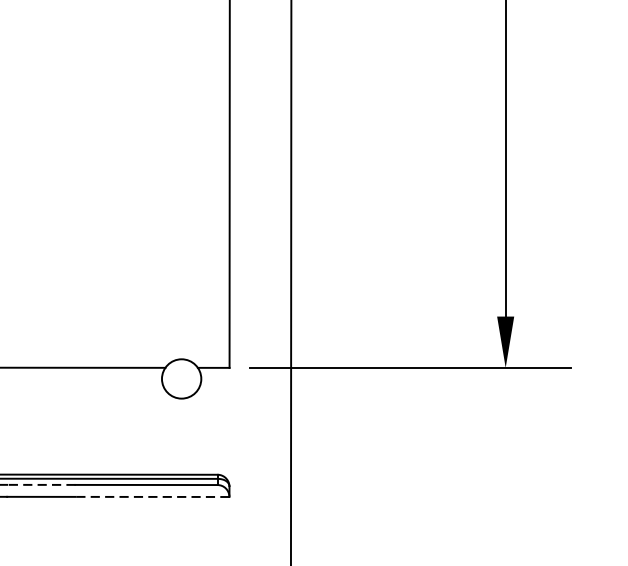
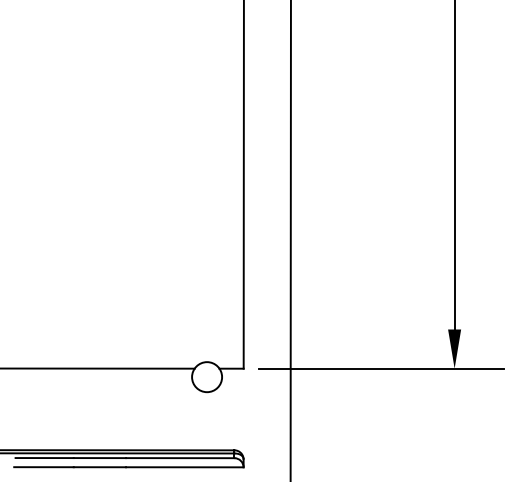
line: (40, 485) -> (99, 458), dashed -> solid
line: (152, 497) -> (184, 467), dashed -> solid

